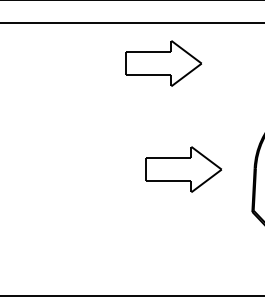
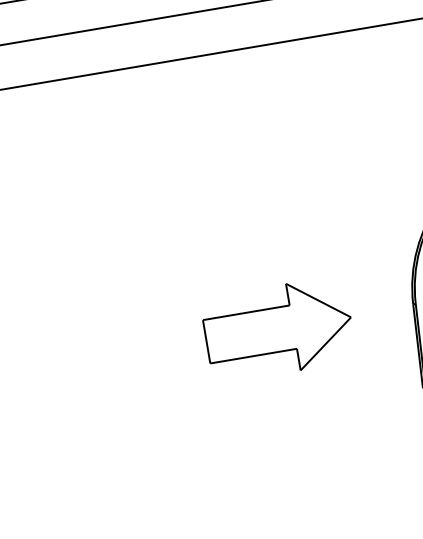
part: (163, 63) -> (206, 134), removed

